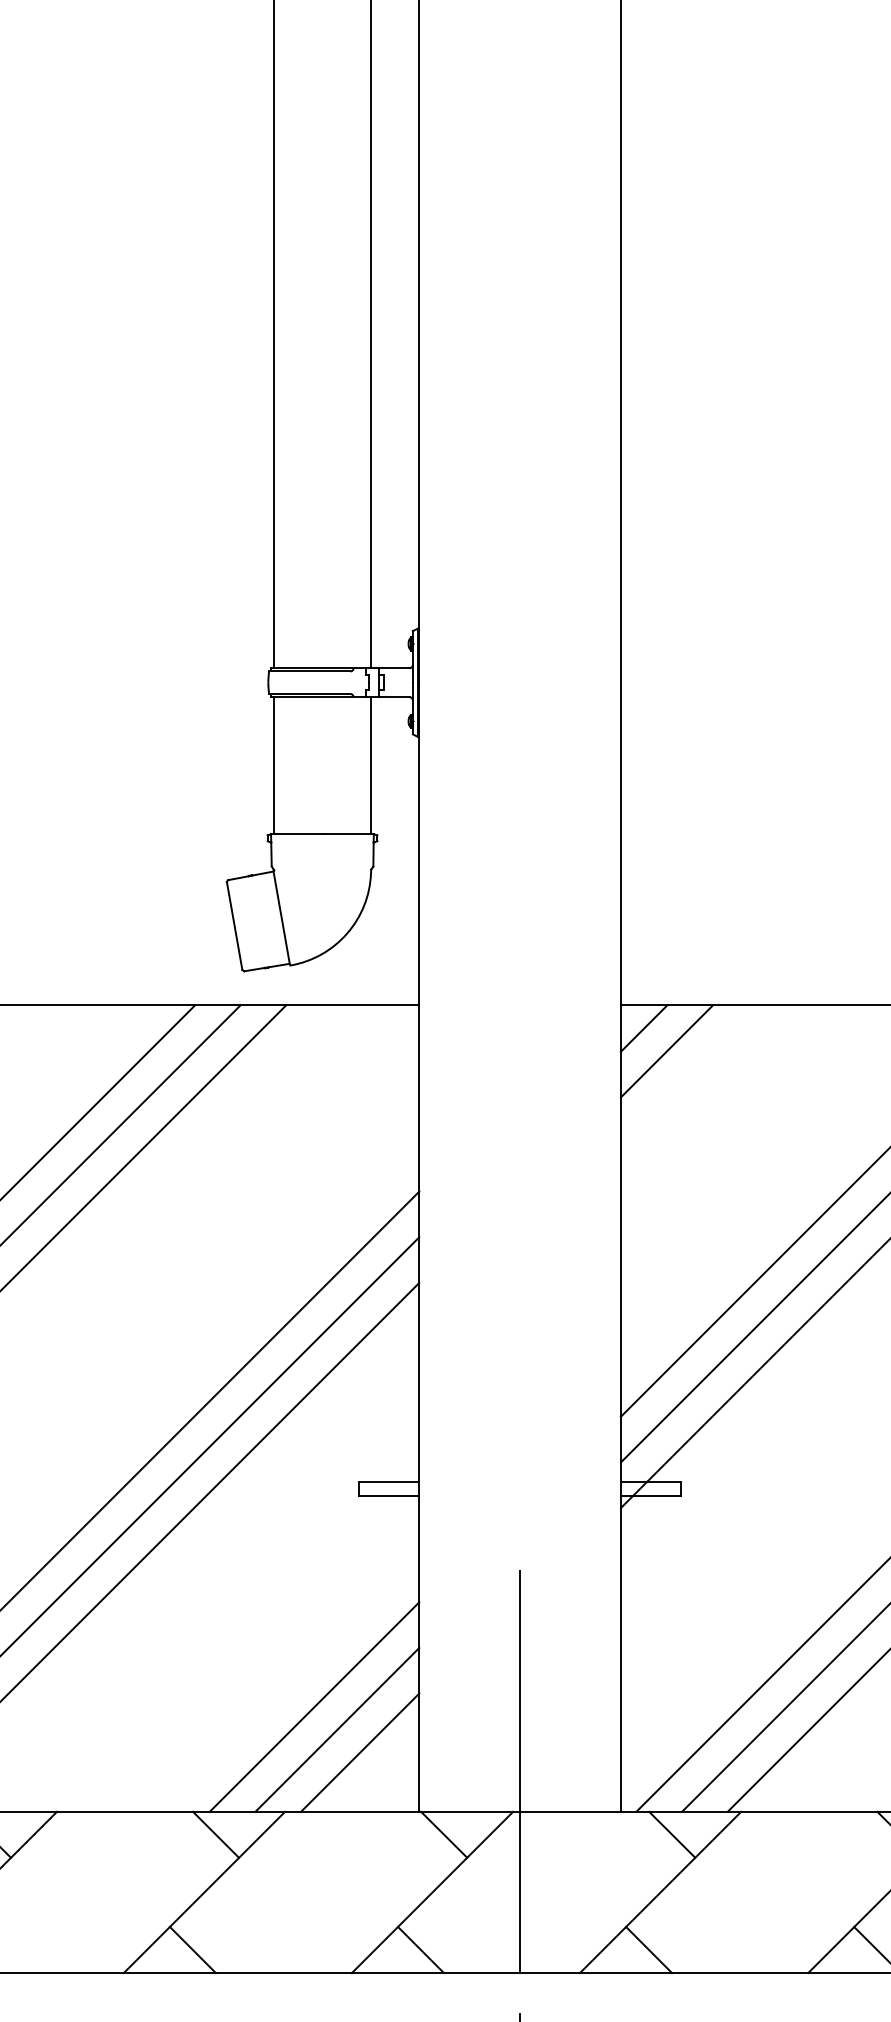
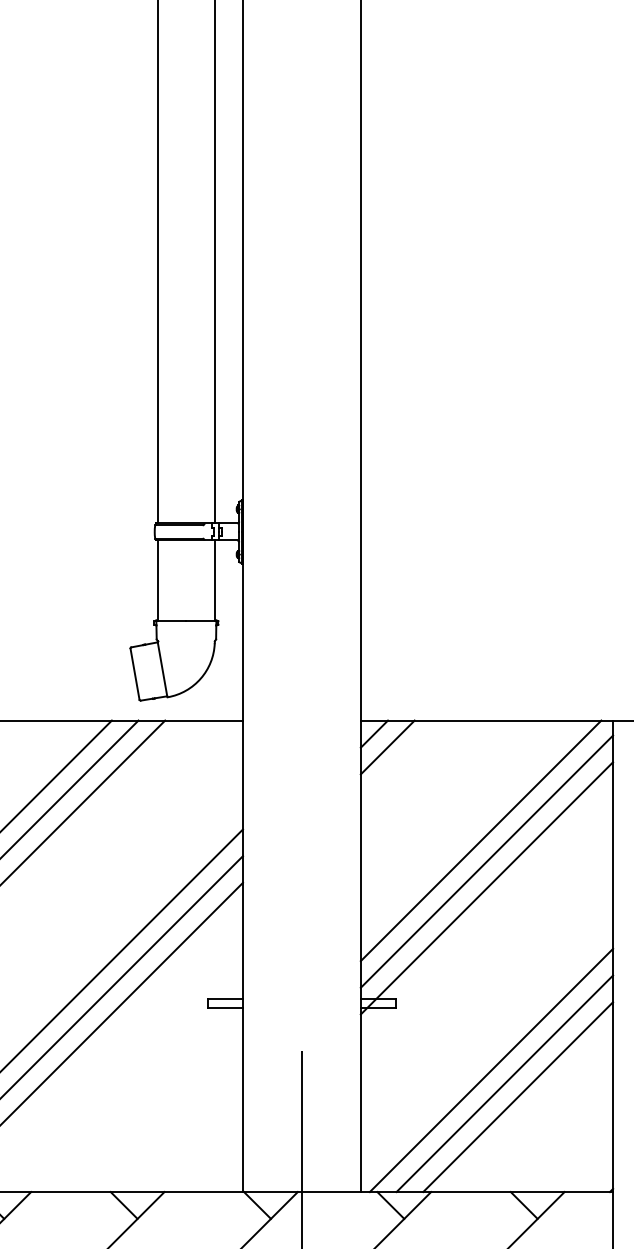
line: (314, 1706) -> (181, 1130), removed
line: (336, 1730) -> (194, 1144), removed
line: (358, 1752) -> (207, 1157), removed

